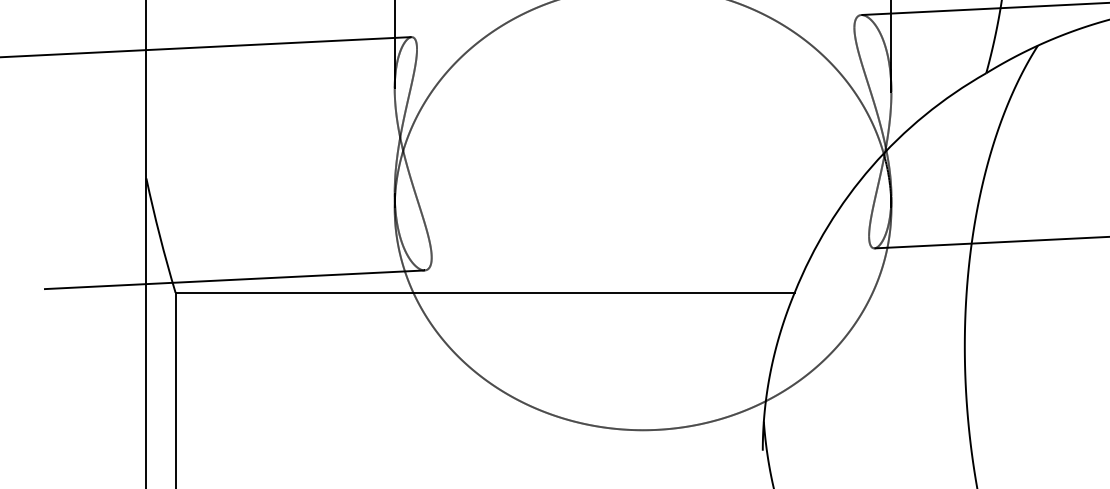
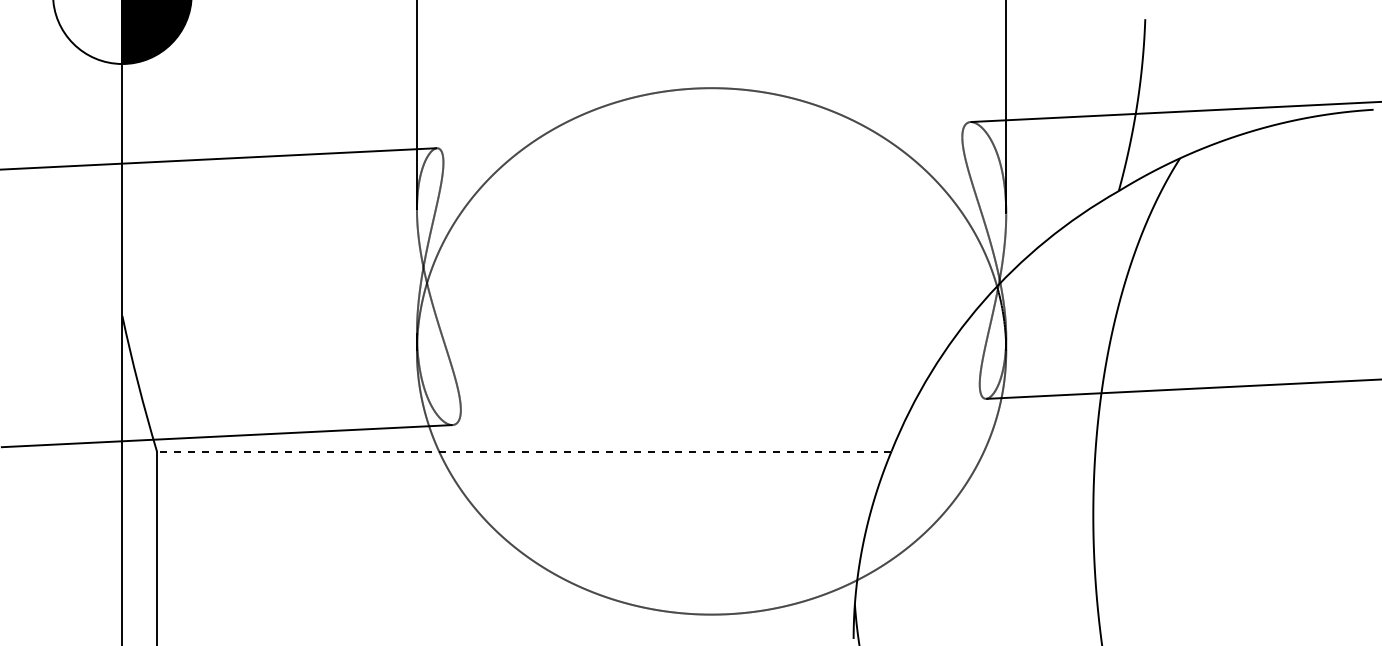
line: (484, 292) -> (523, 451), solid -> dashed

